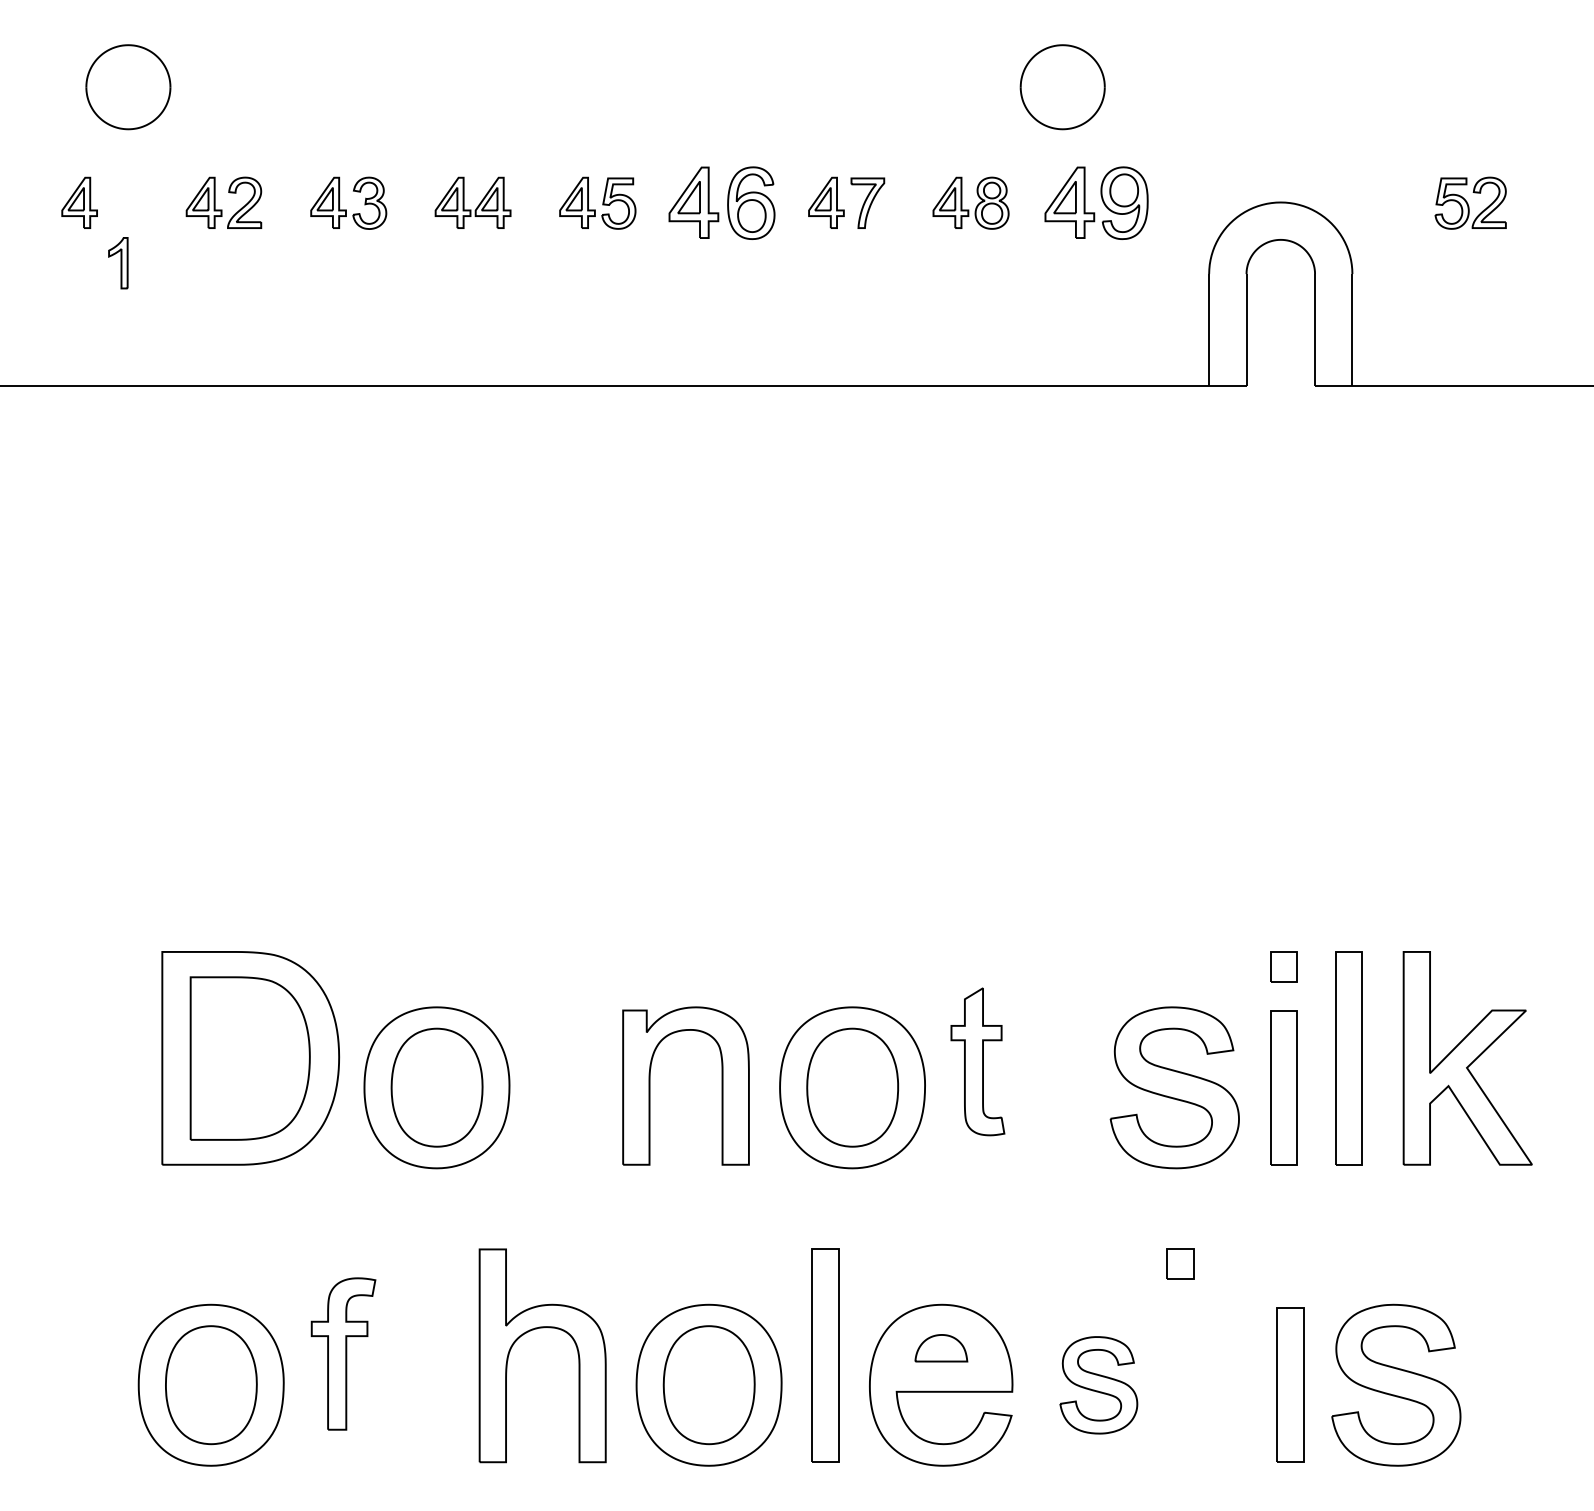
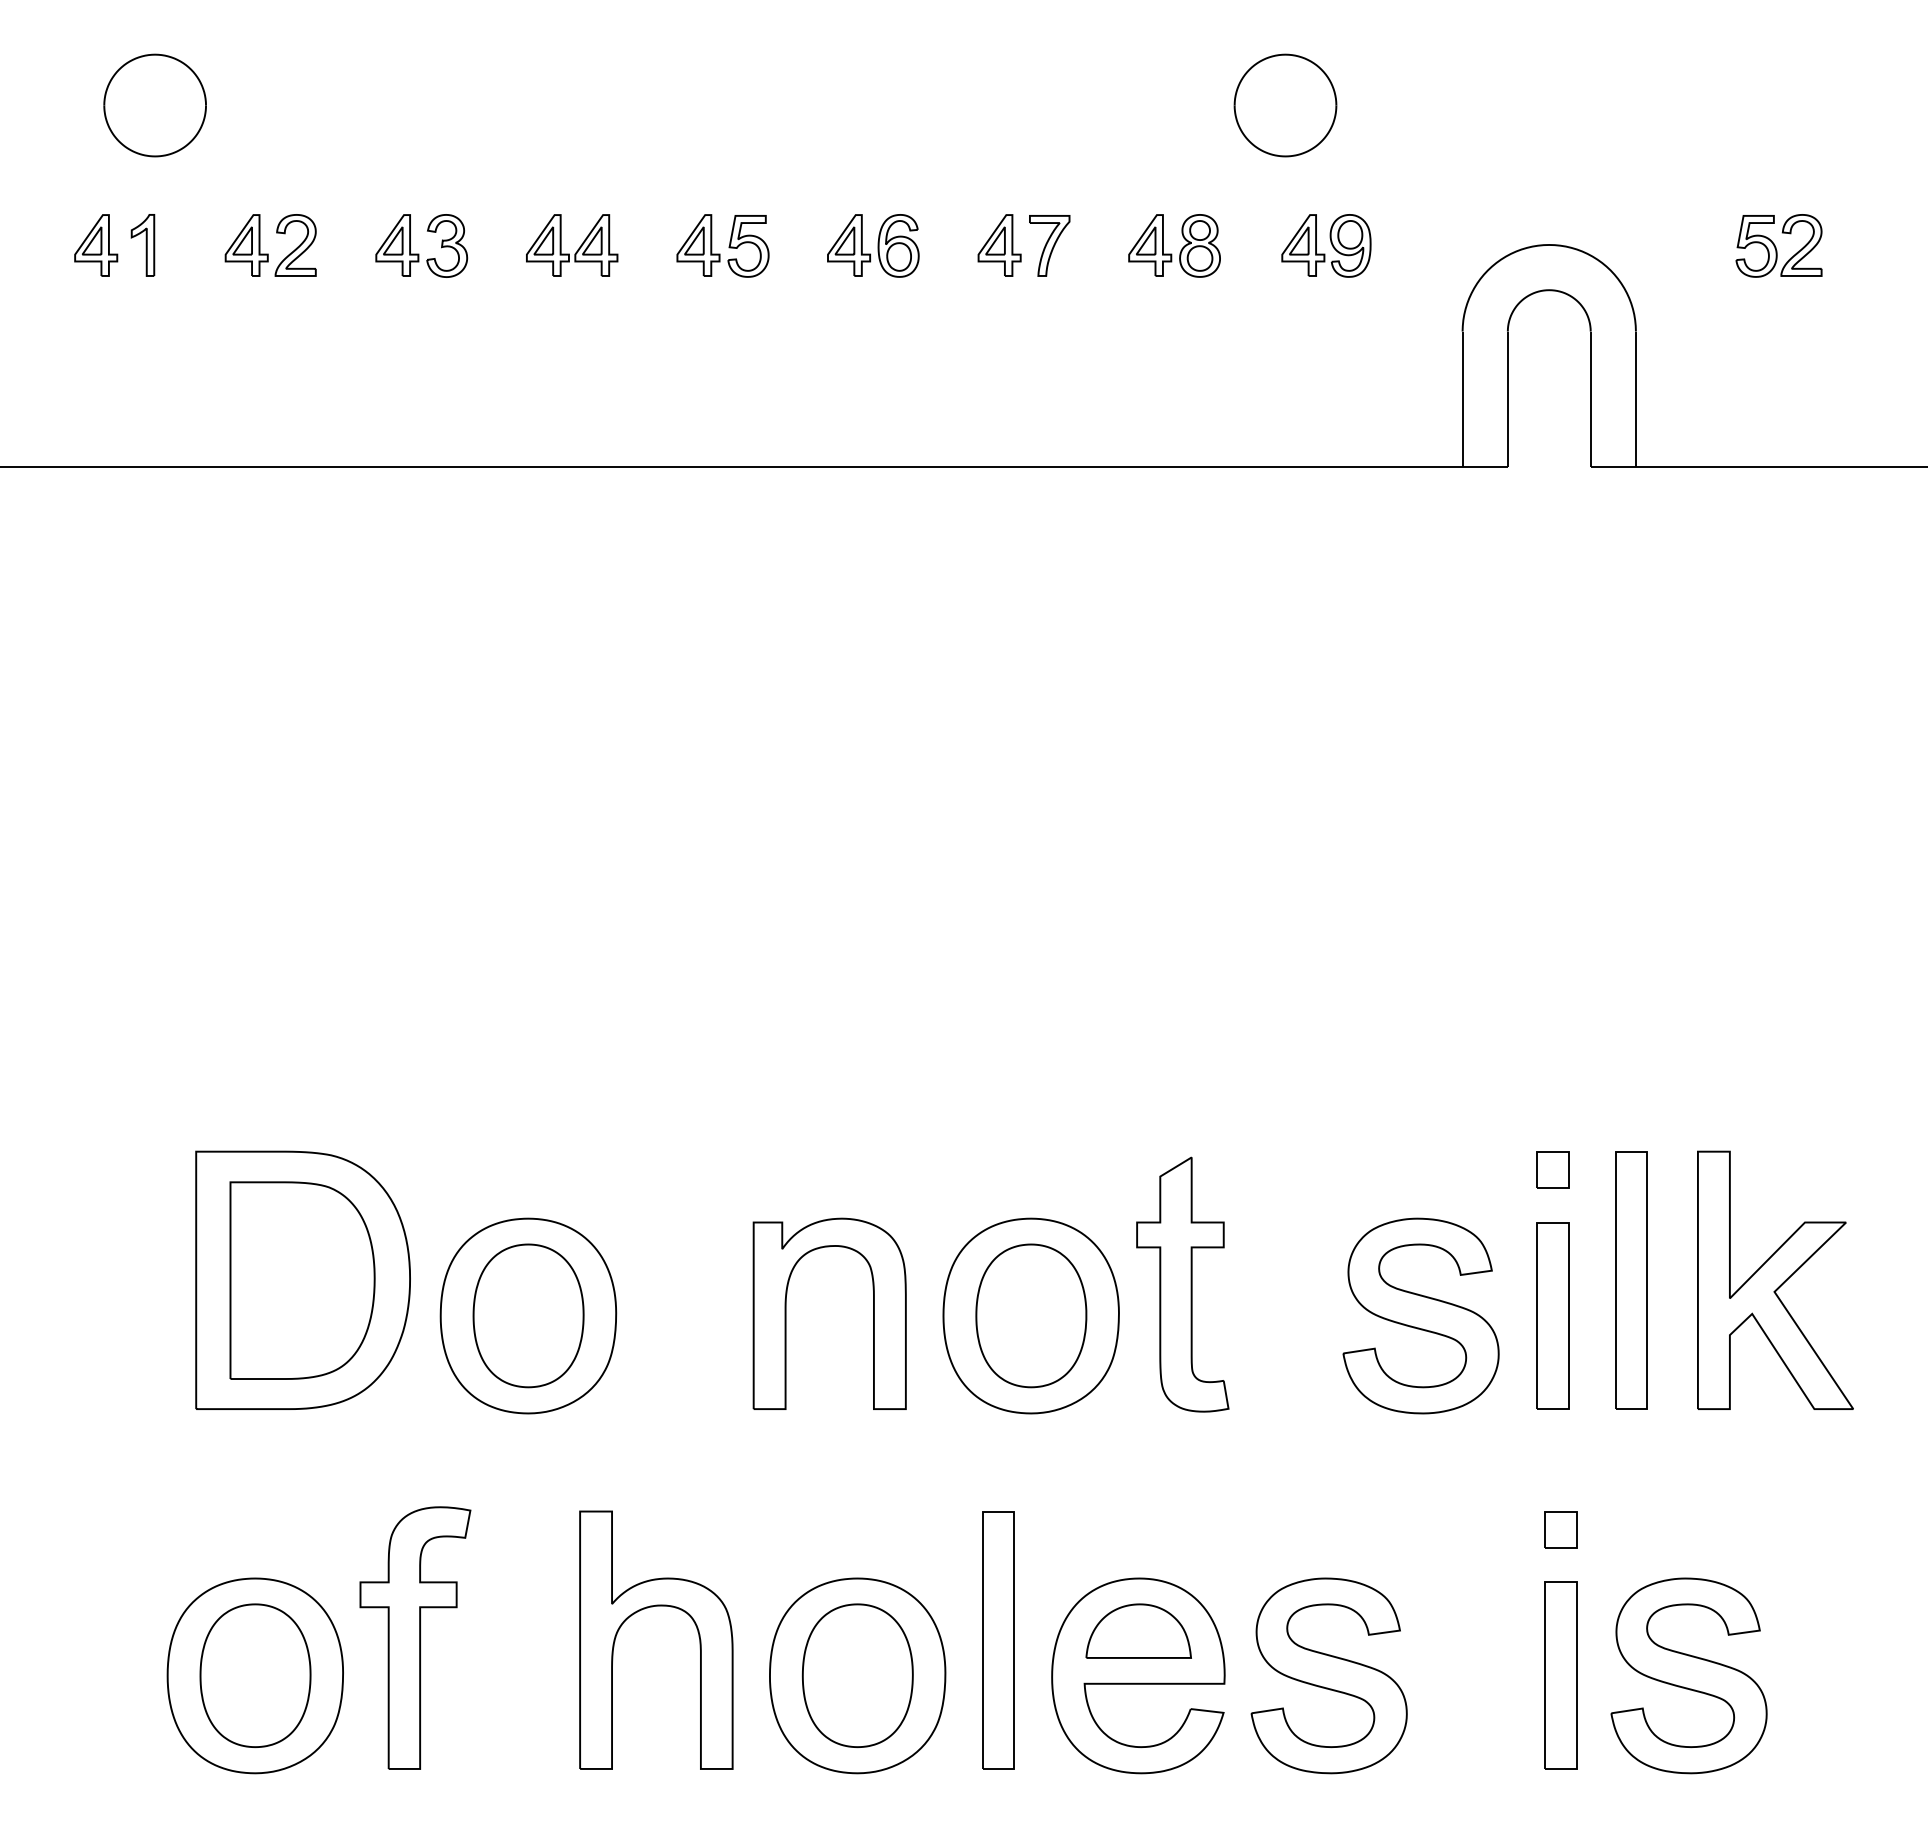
part: (722, 202) -> (873, 245), size x0.71
part: (1096, 202) -> (1326, 245), size x0.71
part: (117, 263) -> (142, 245), moved
part: (977, 1061) -> (1182, 1284), size x1.43
part: (1180, 1264) -> (1560, 1529), moved
part: (941, 1347) -> (1138, 1630), size x1.67
part: (343, 1353) -> (415, 1637), size x1.43
part: (1098, 1384) -> (1328, 1675), size x1.67

